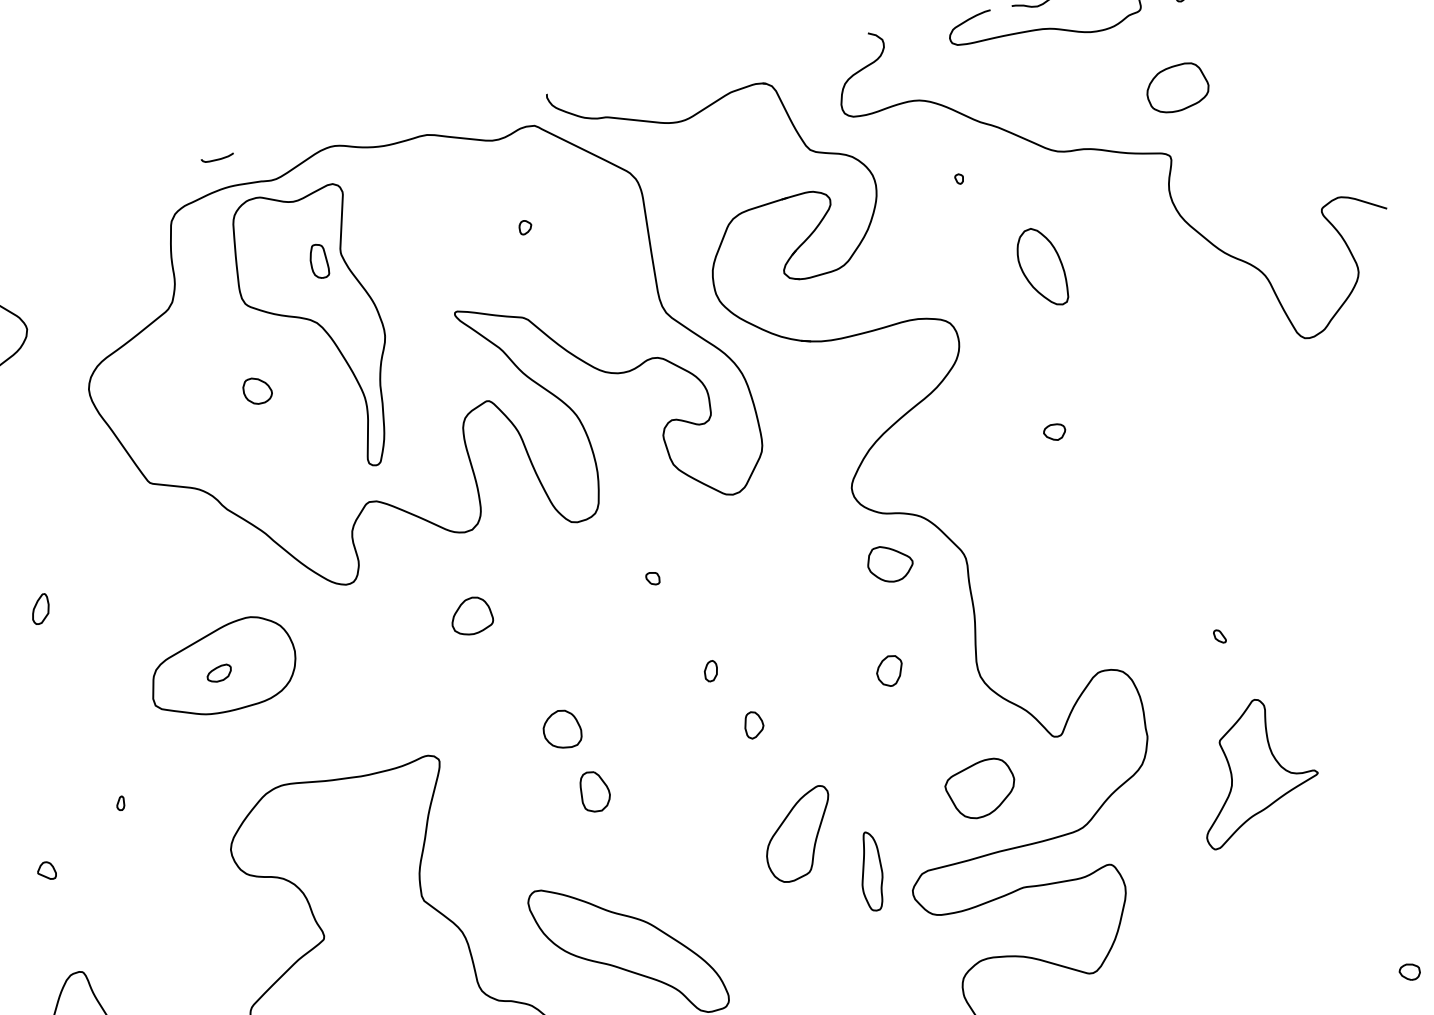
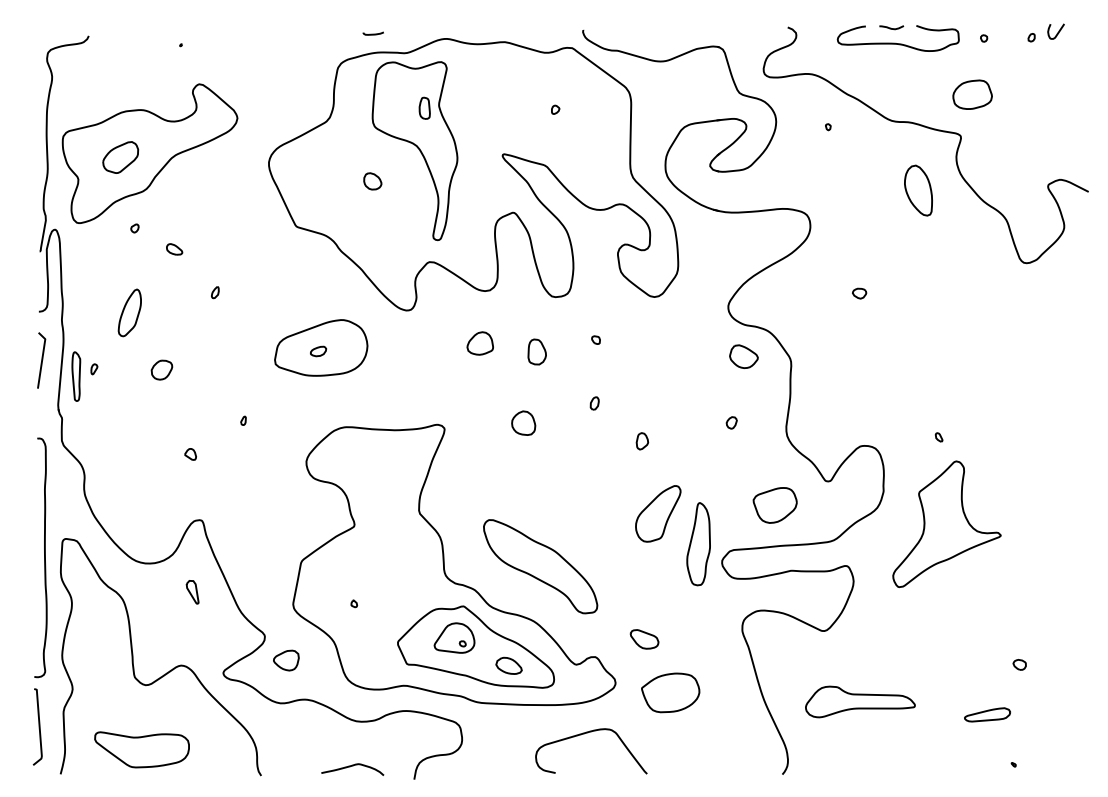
part: (1041, 267) -> (918, 190), moved
part: (40, 609) -> (215, 292), size x0.62
part: (889, 670) -> (731, 422), size x0.62
part: (710, 671) -> (594, 403), moved
part: (1255, 769) -> (946, 523), size x1.43
part: (593, 790) -> (536, 351), moved
part: (870, 871) -> (698, 544), size x1.67

